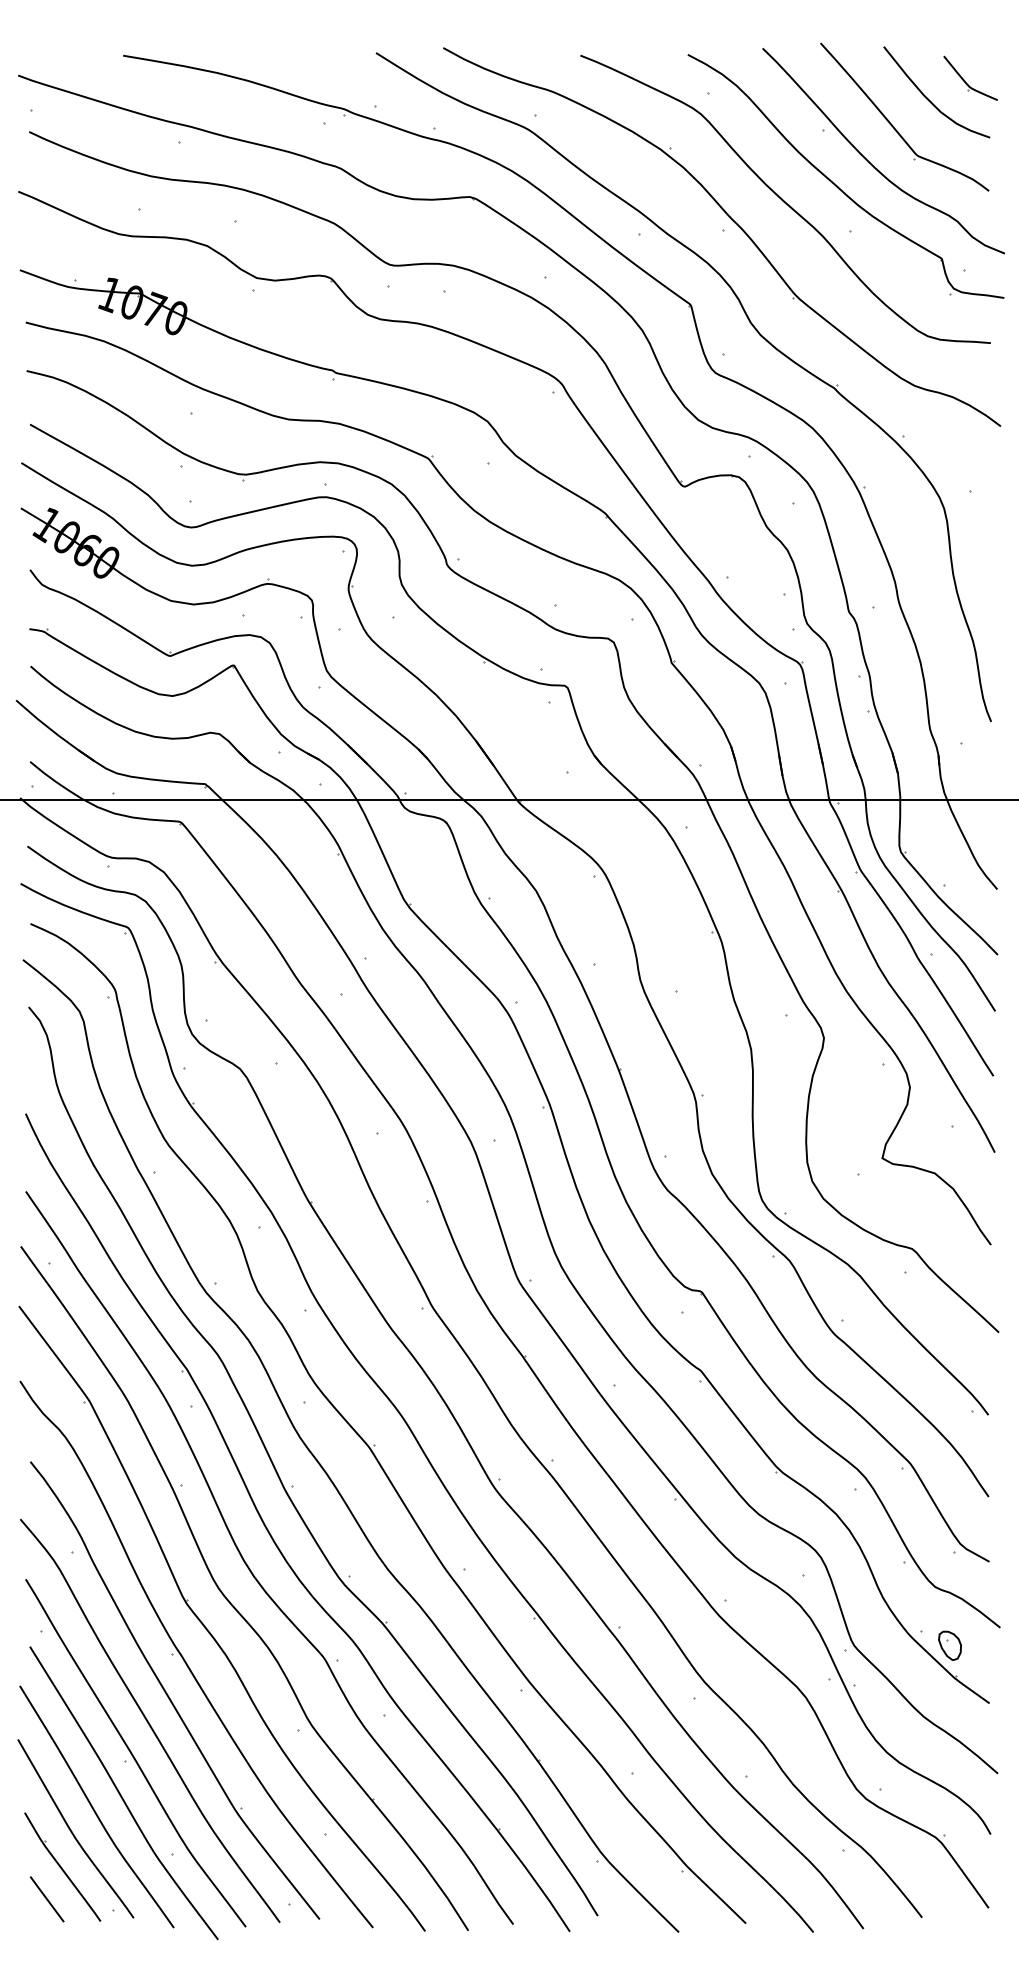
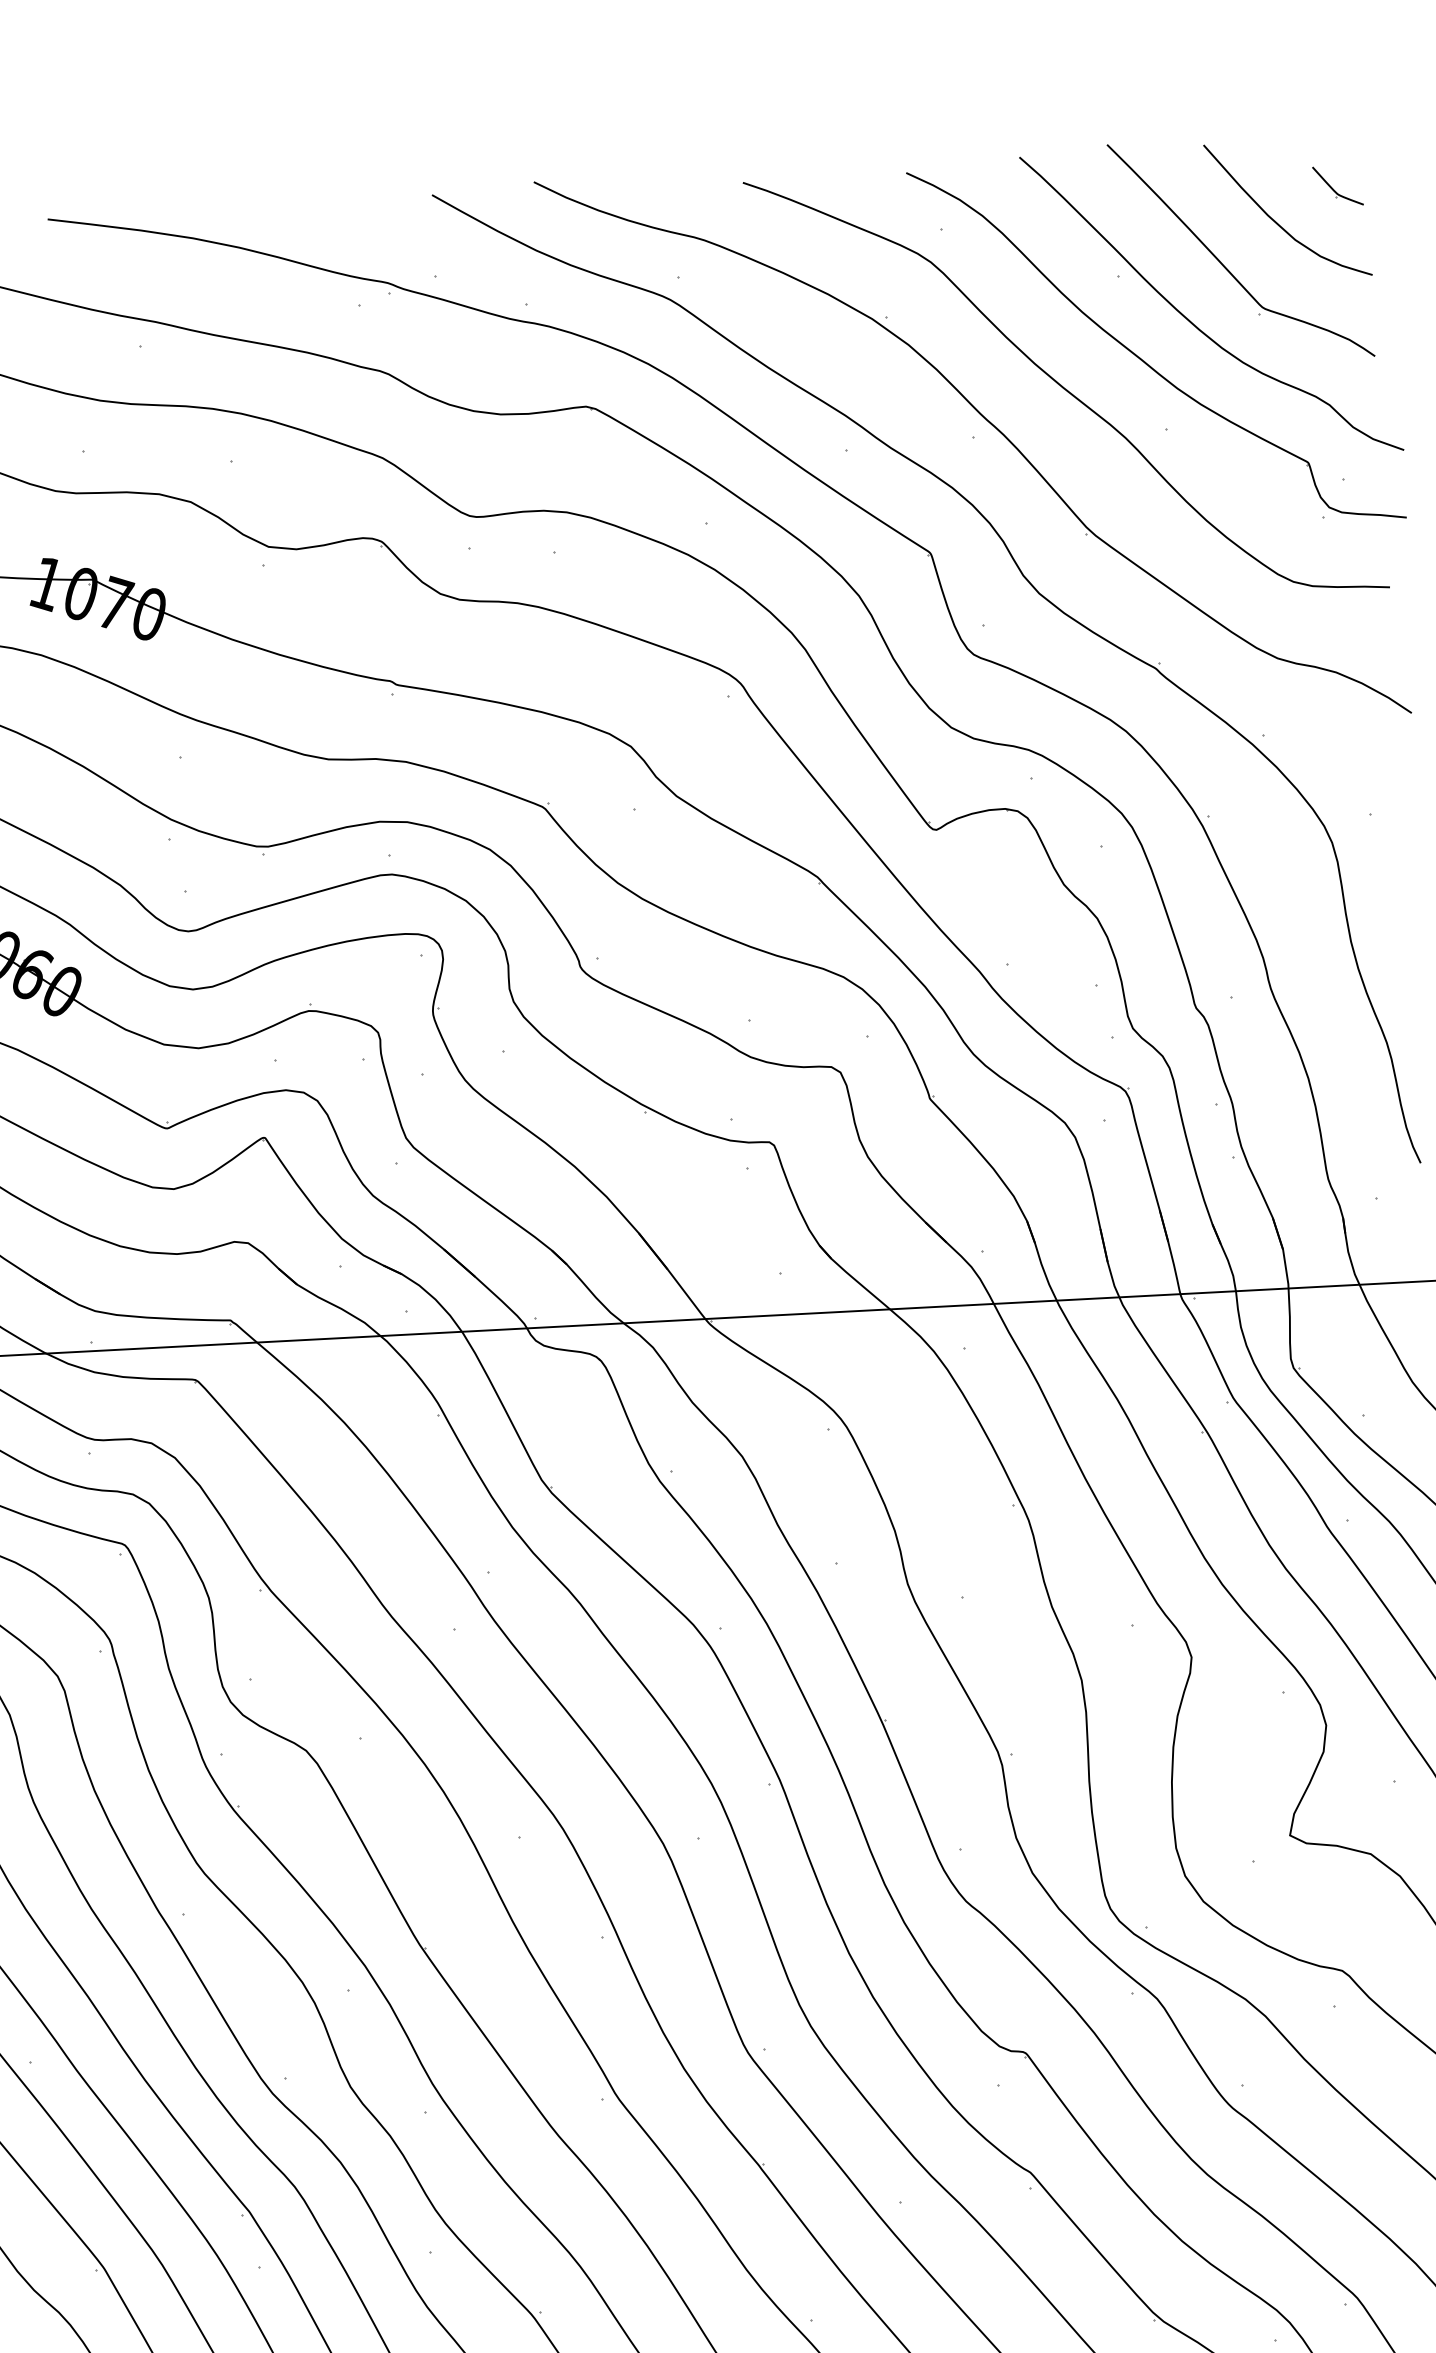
part: (970, 77) -> (1337, 185), size x0.6

